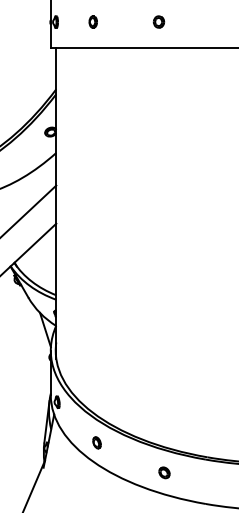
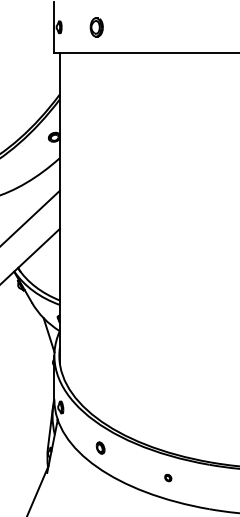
part: (92, 21) -> (96, 26), size x1.6
part: (158, 21) -> (162, 26), removed
part: (164, 472) -> (168, 477), size x0.6

